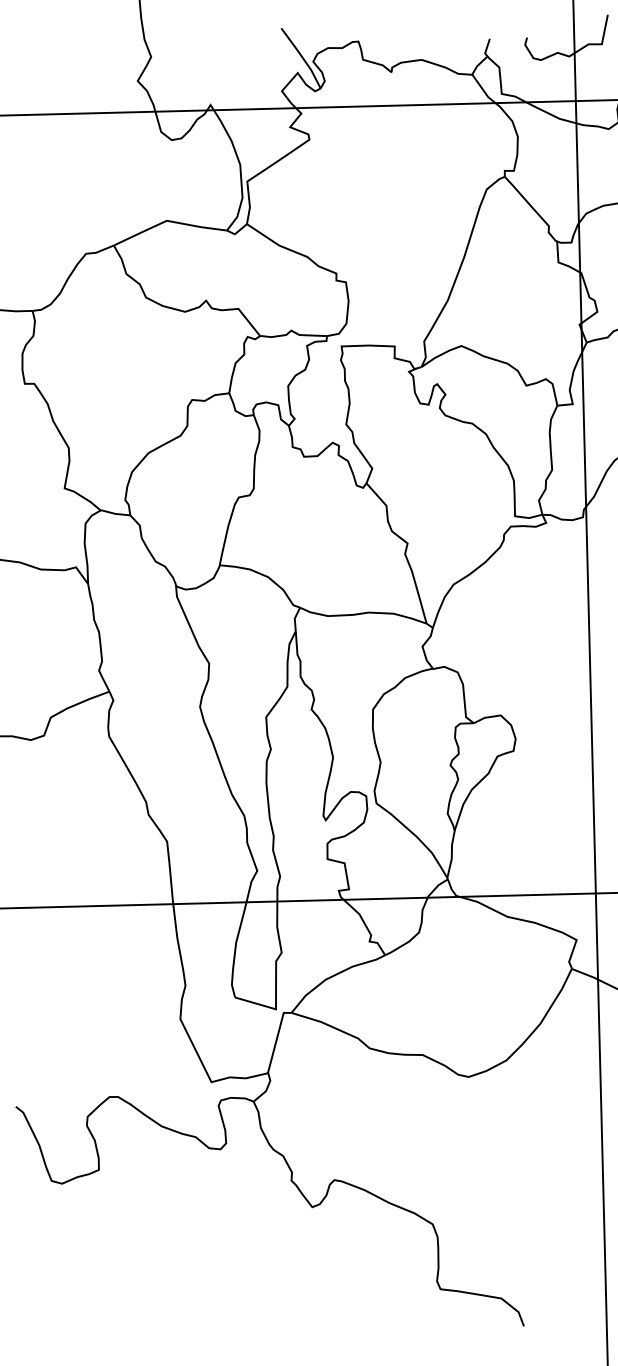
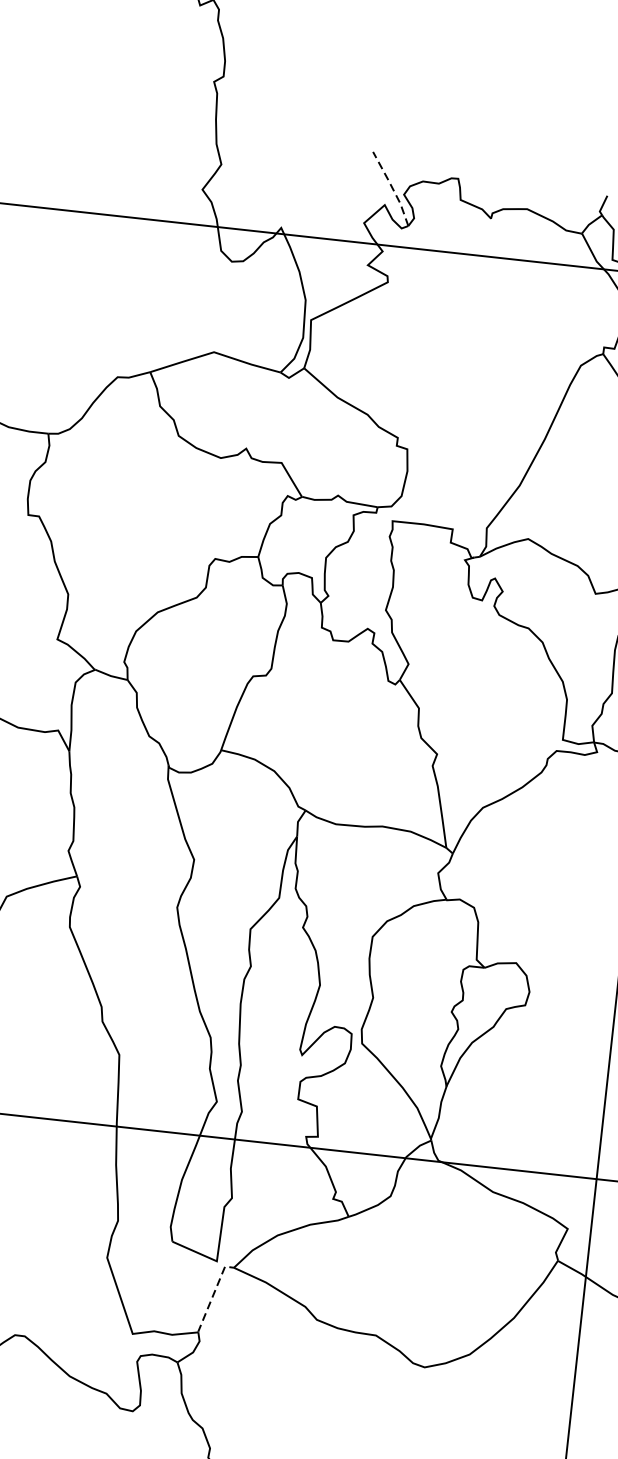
line: (302, 57) -> (392, 188), solid -> dashed
line: (276, 1038) -> (213, 1294), solid -> dashed

